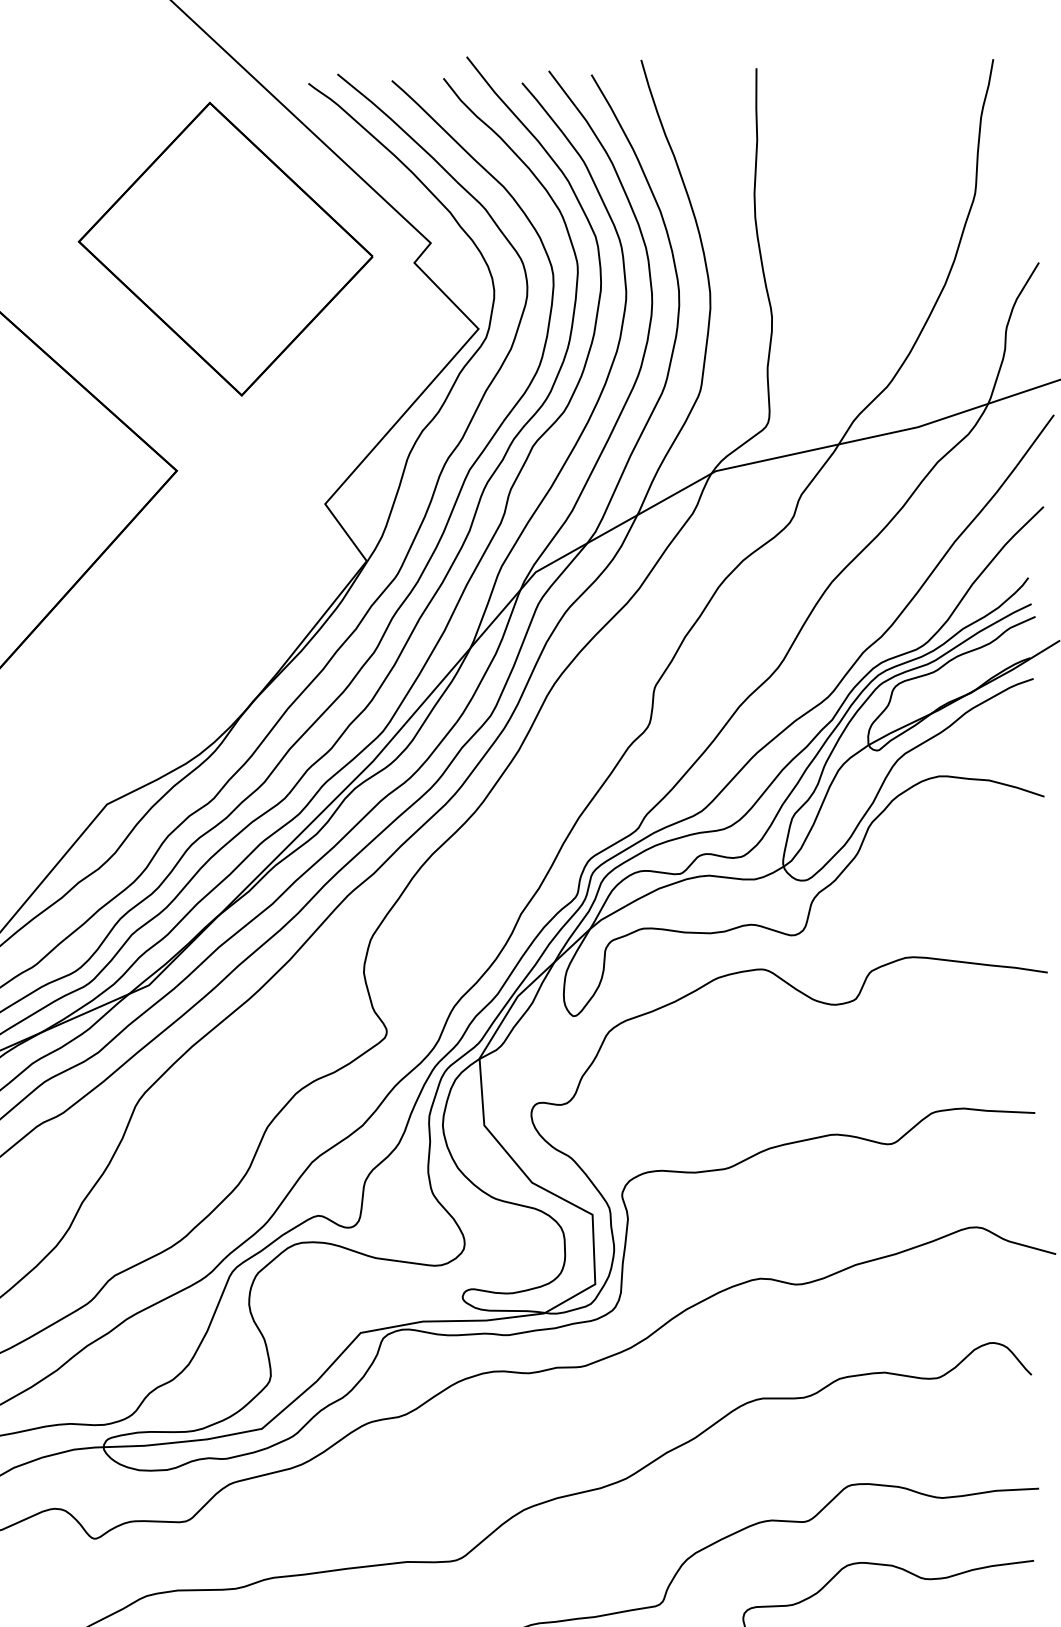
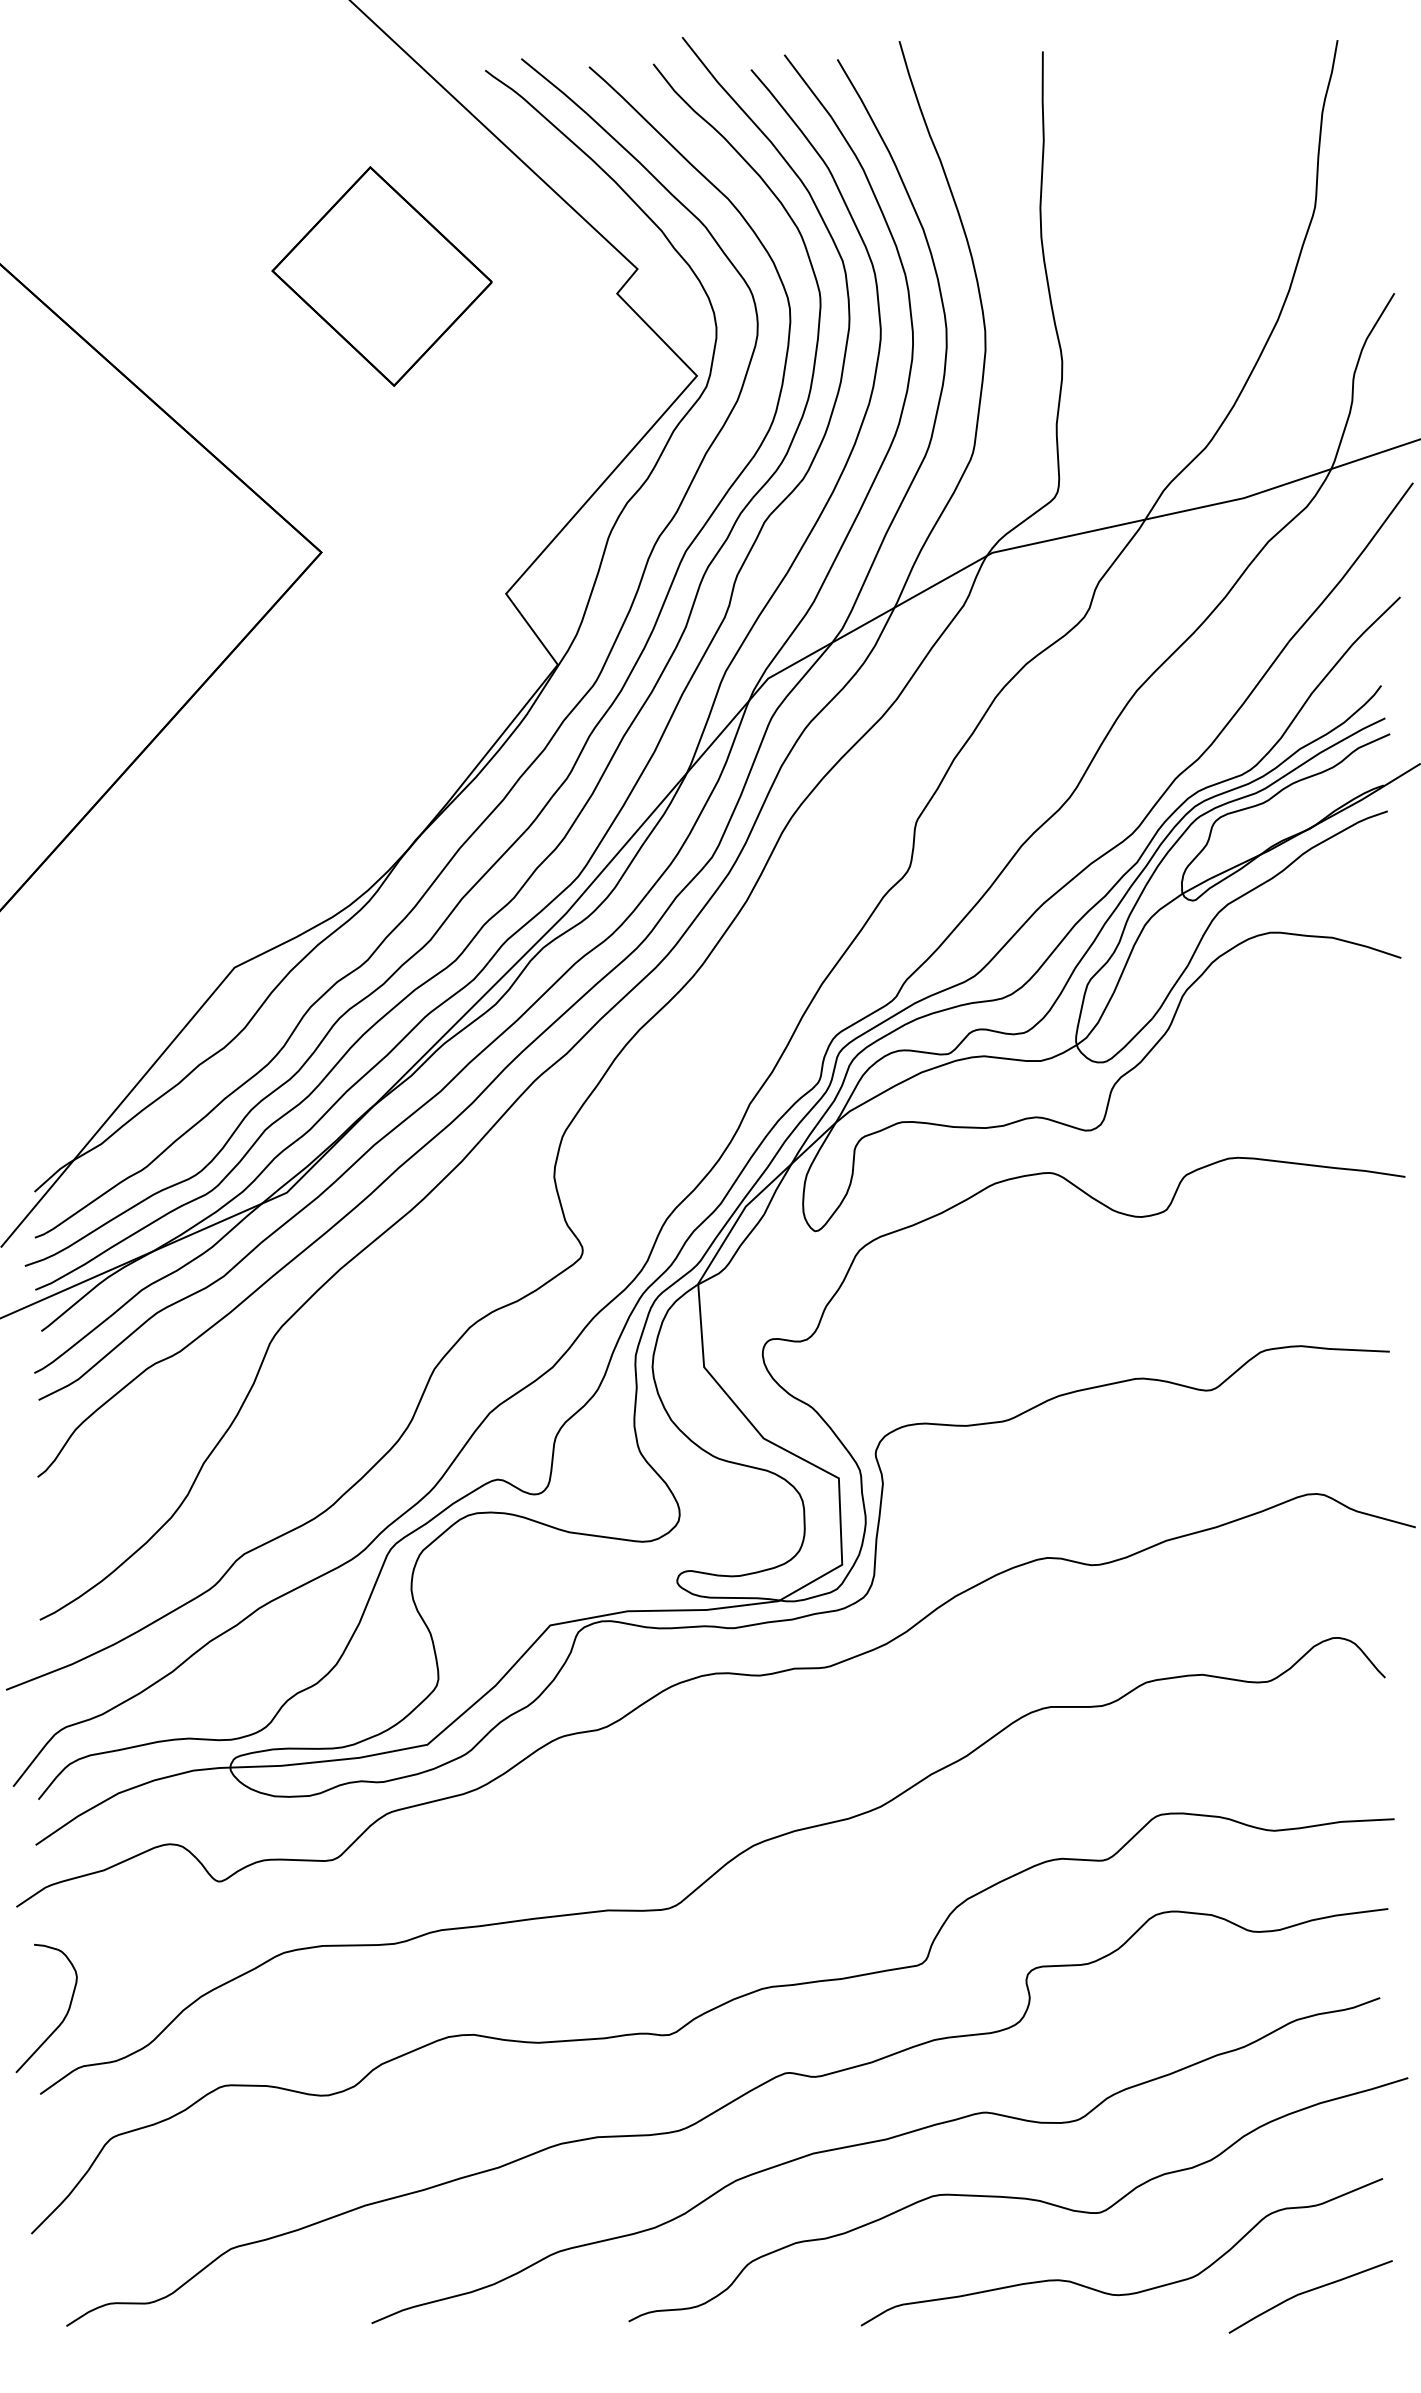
part: (225, 249) -> (381, 276), size x0.6

